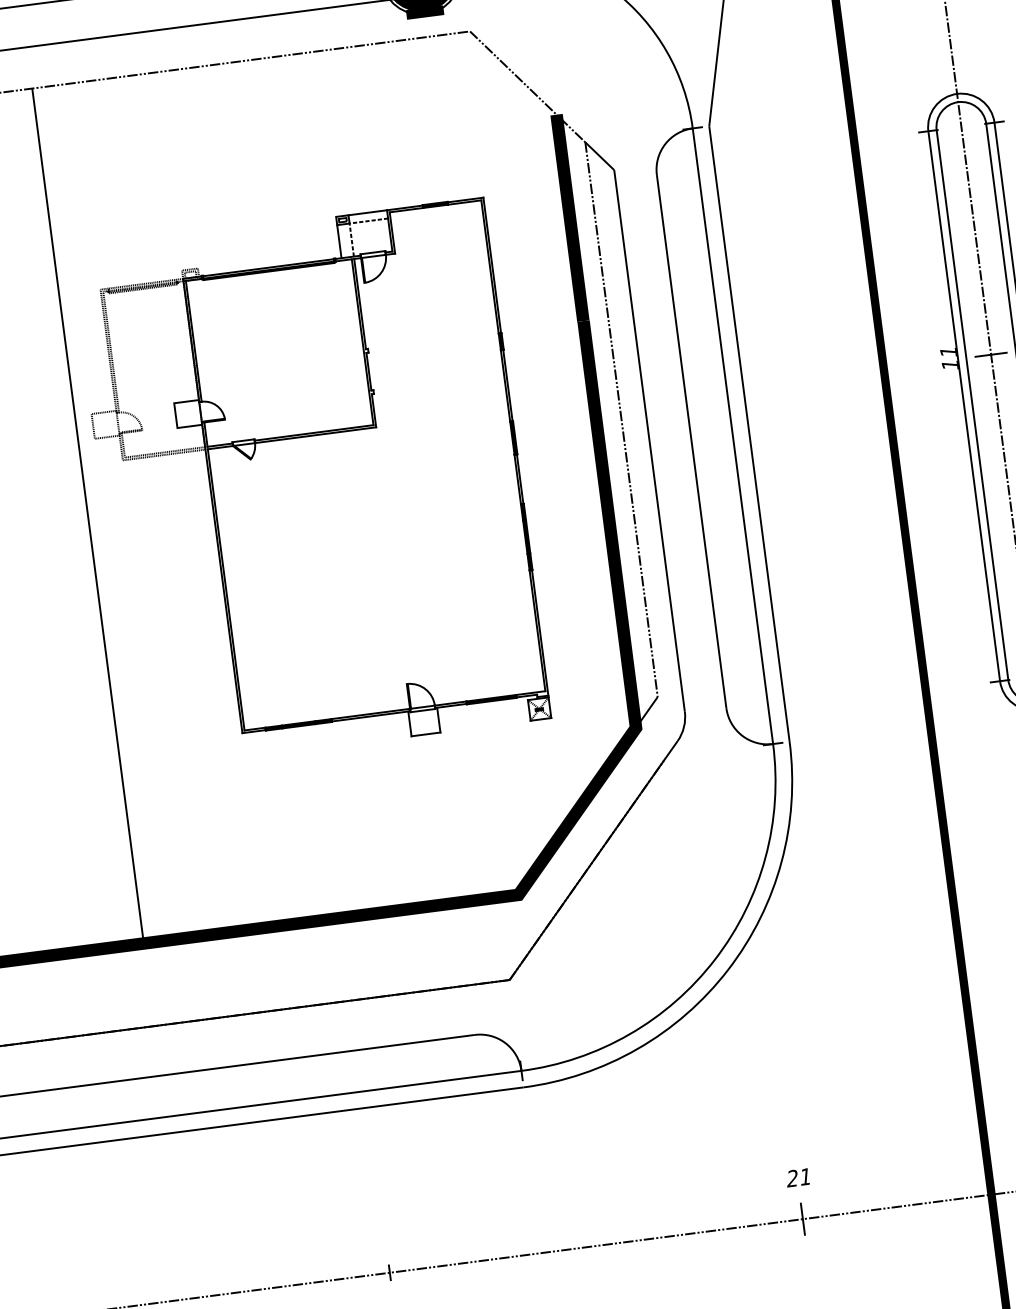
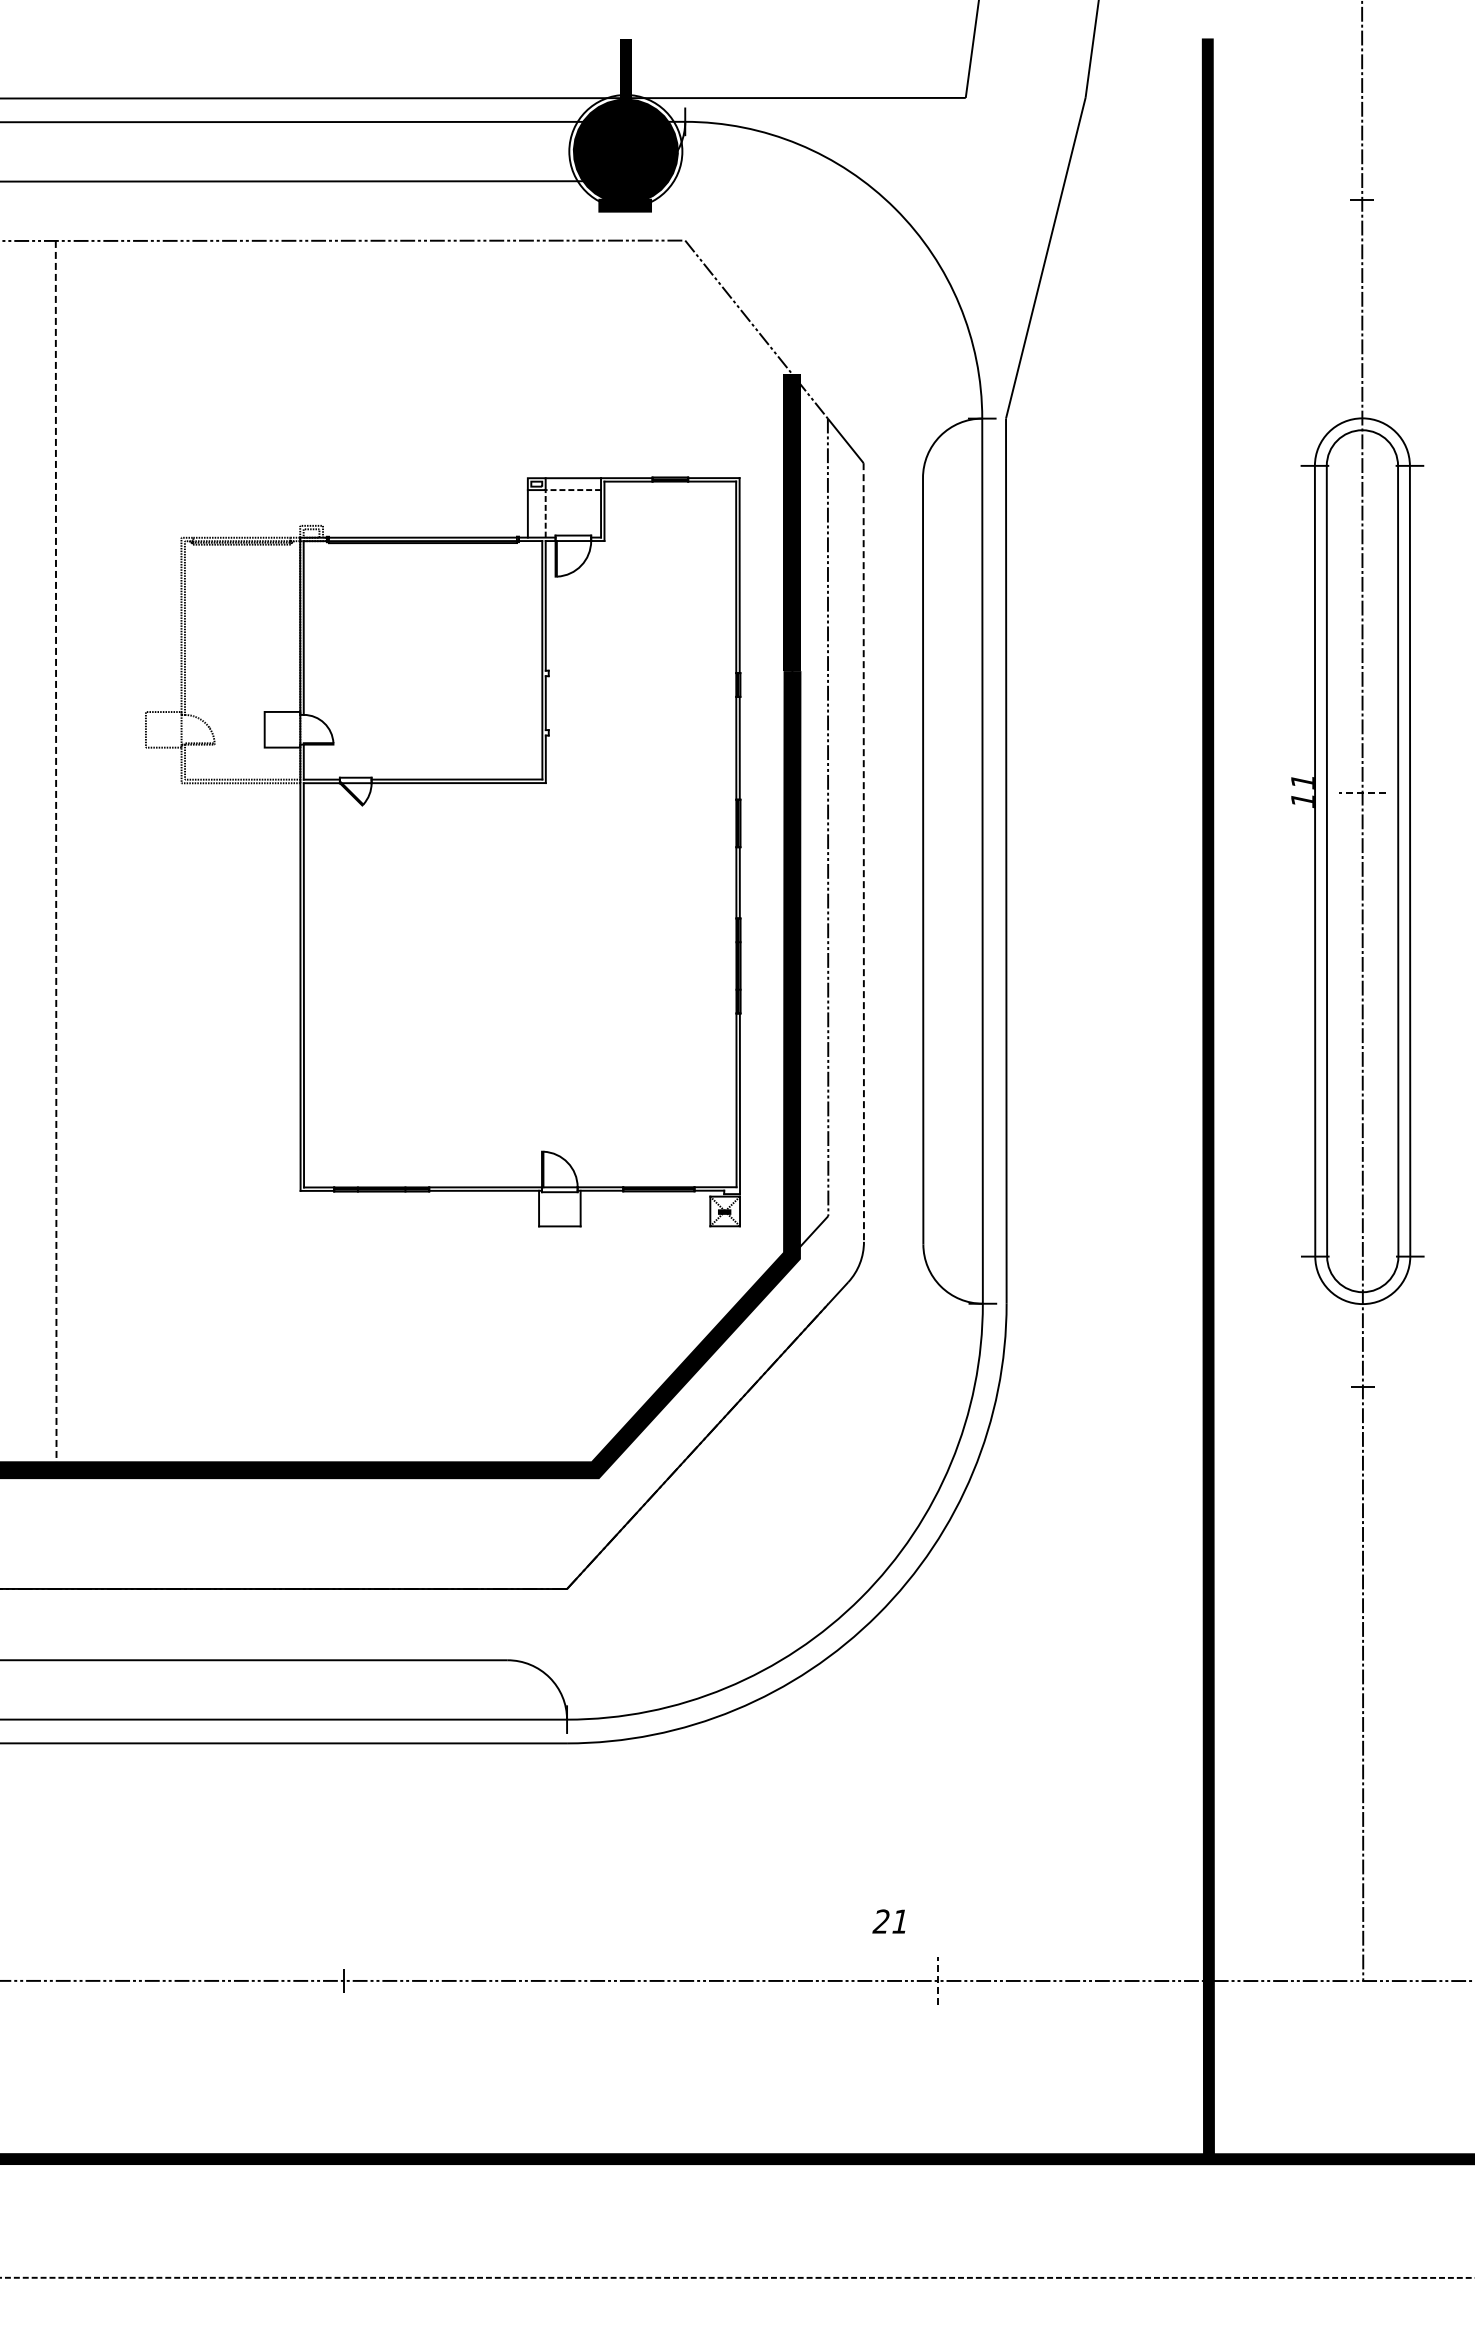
line: (991, 354) -> (1362, 793), solid -> dashed
line: (649, 441) -> (863, 853), solid -> dashed
part: (311, 484) -> (443, 851), moved
line: (88, 515) -> (56, 855), solid -> dashed
text: (797, 1177) -> (888, 1921), moved
line: (802, 1219) -> (937, 1981), solid -> dashed

